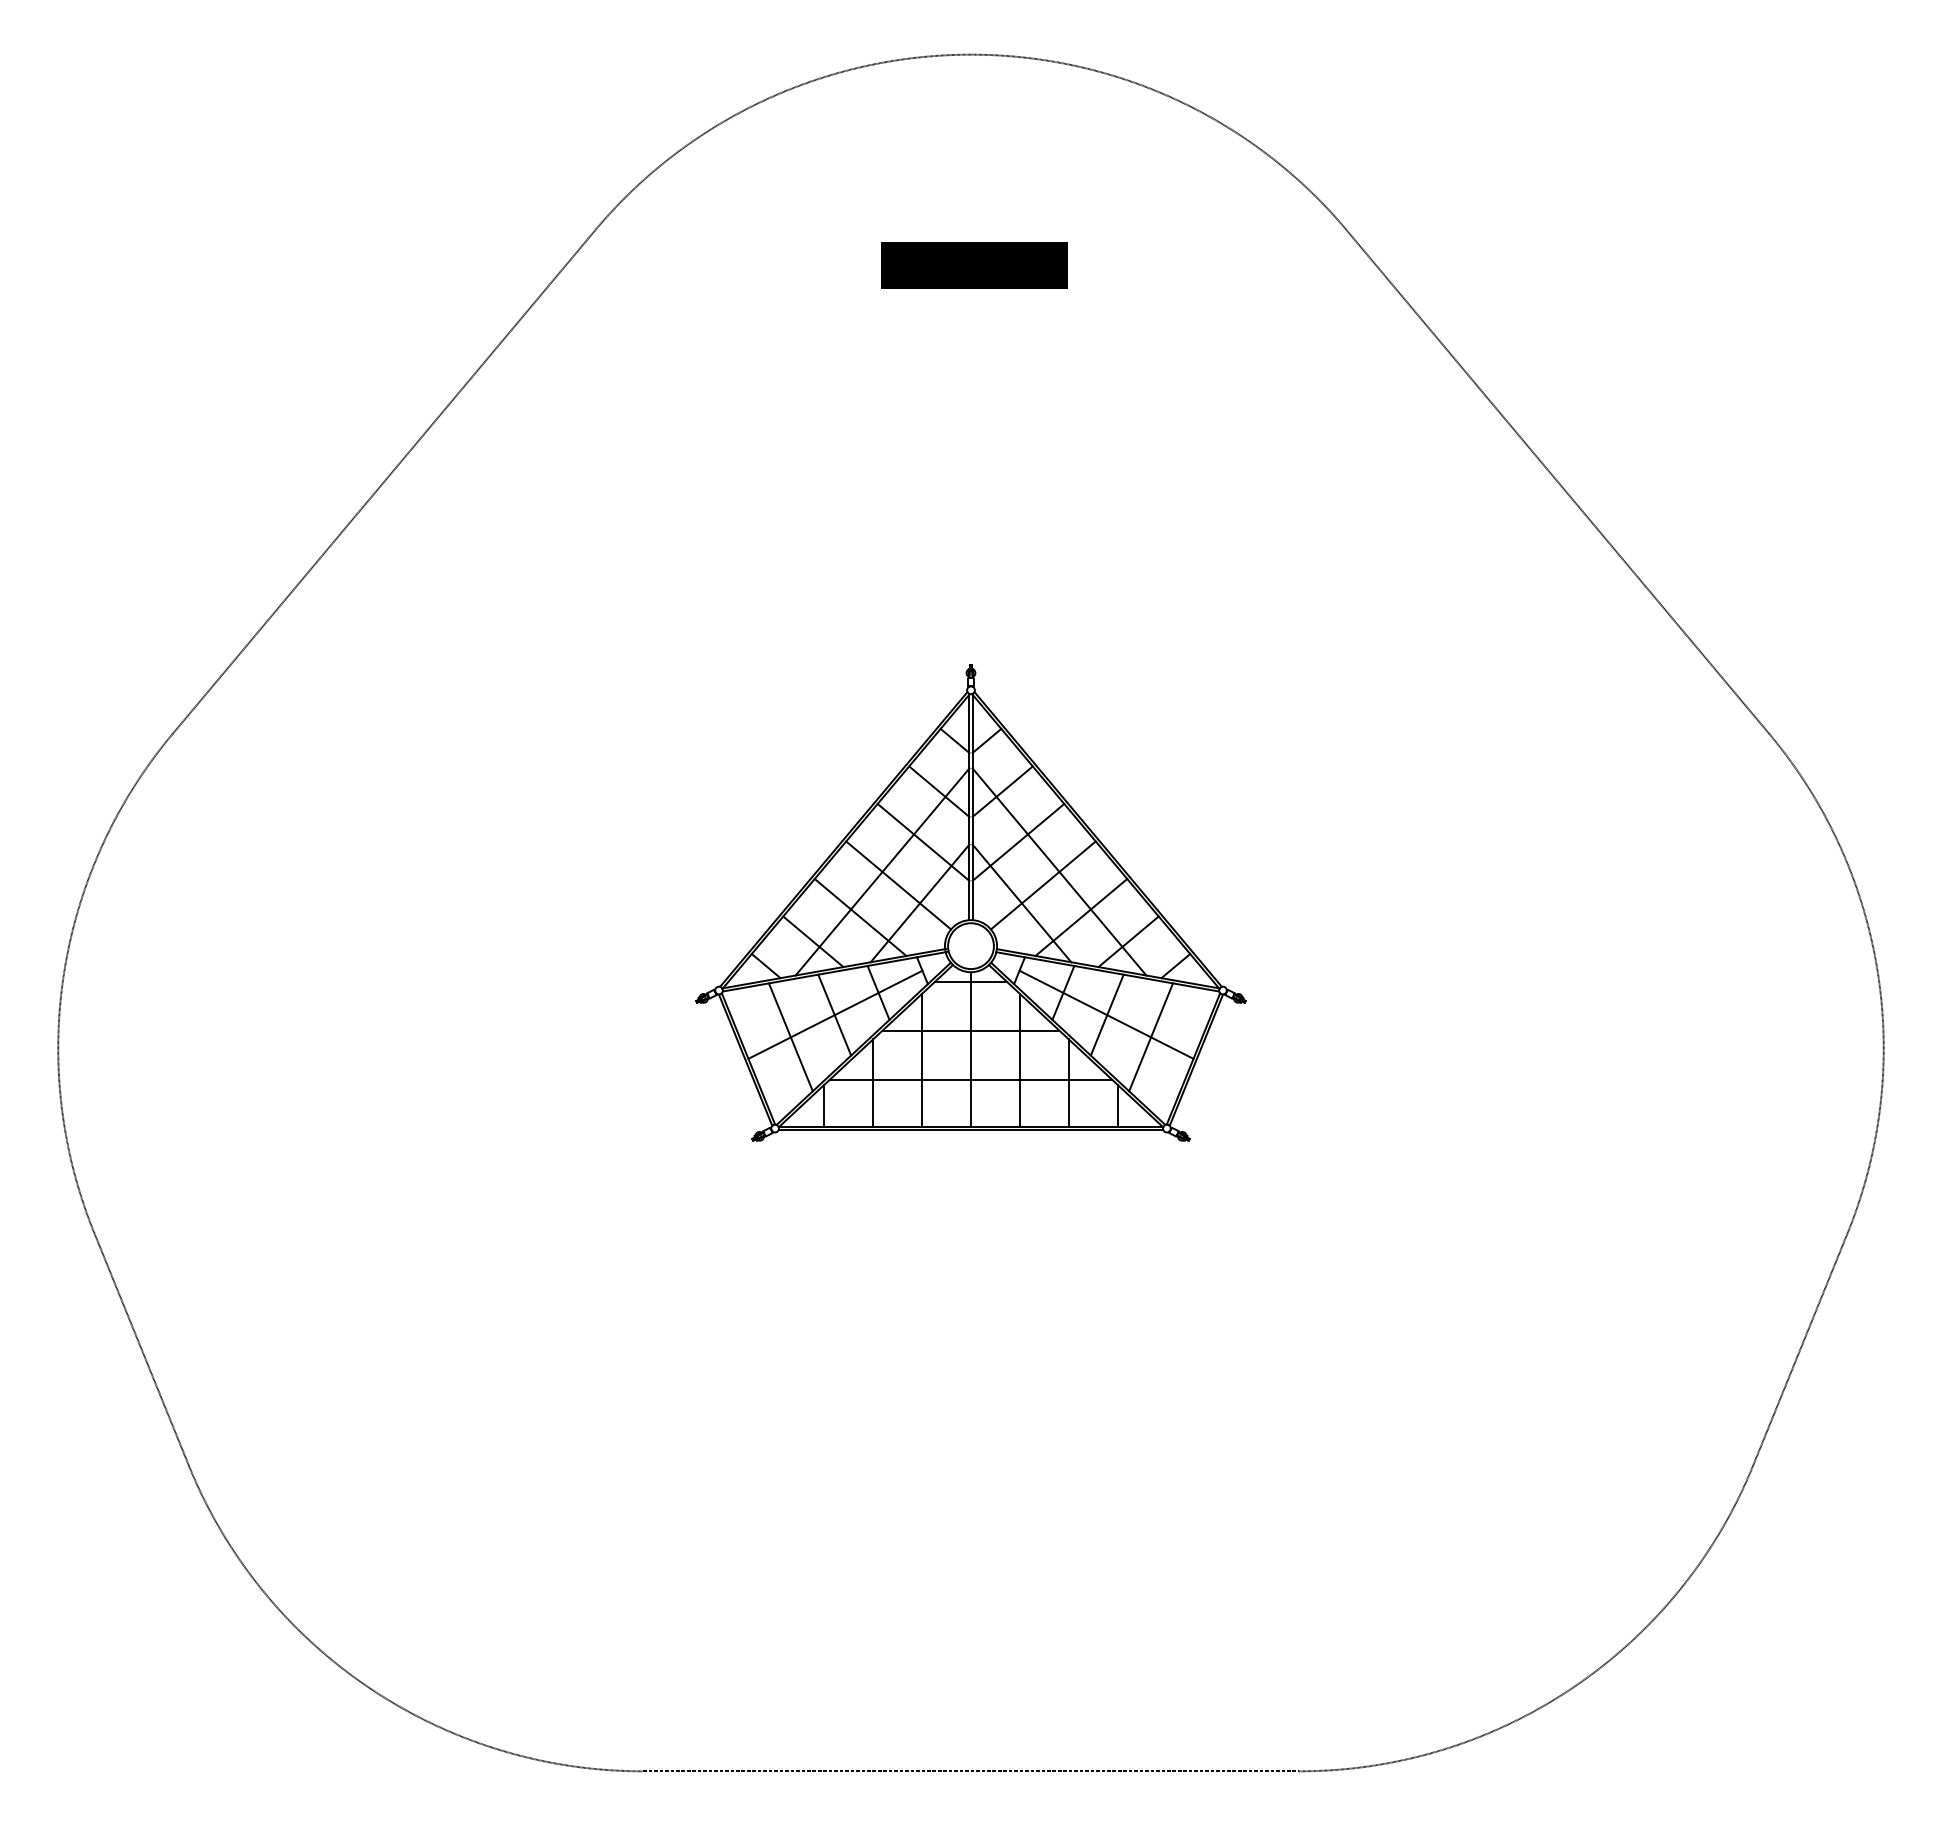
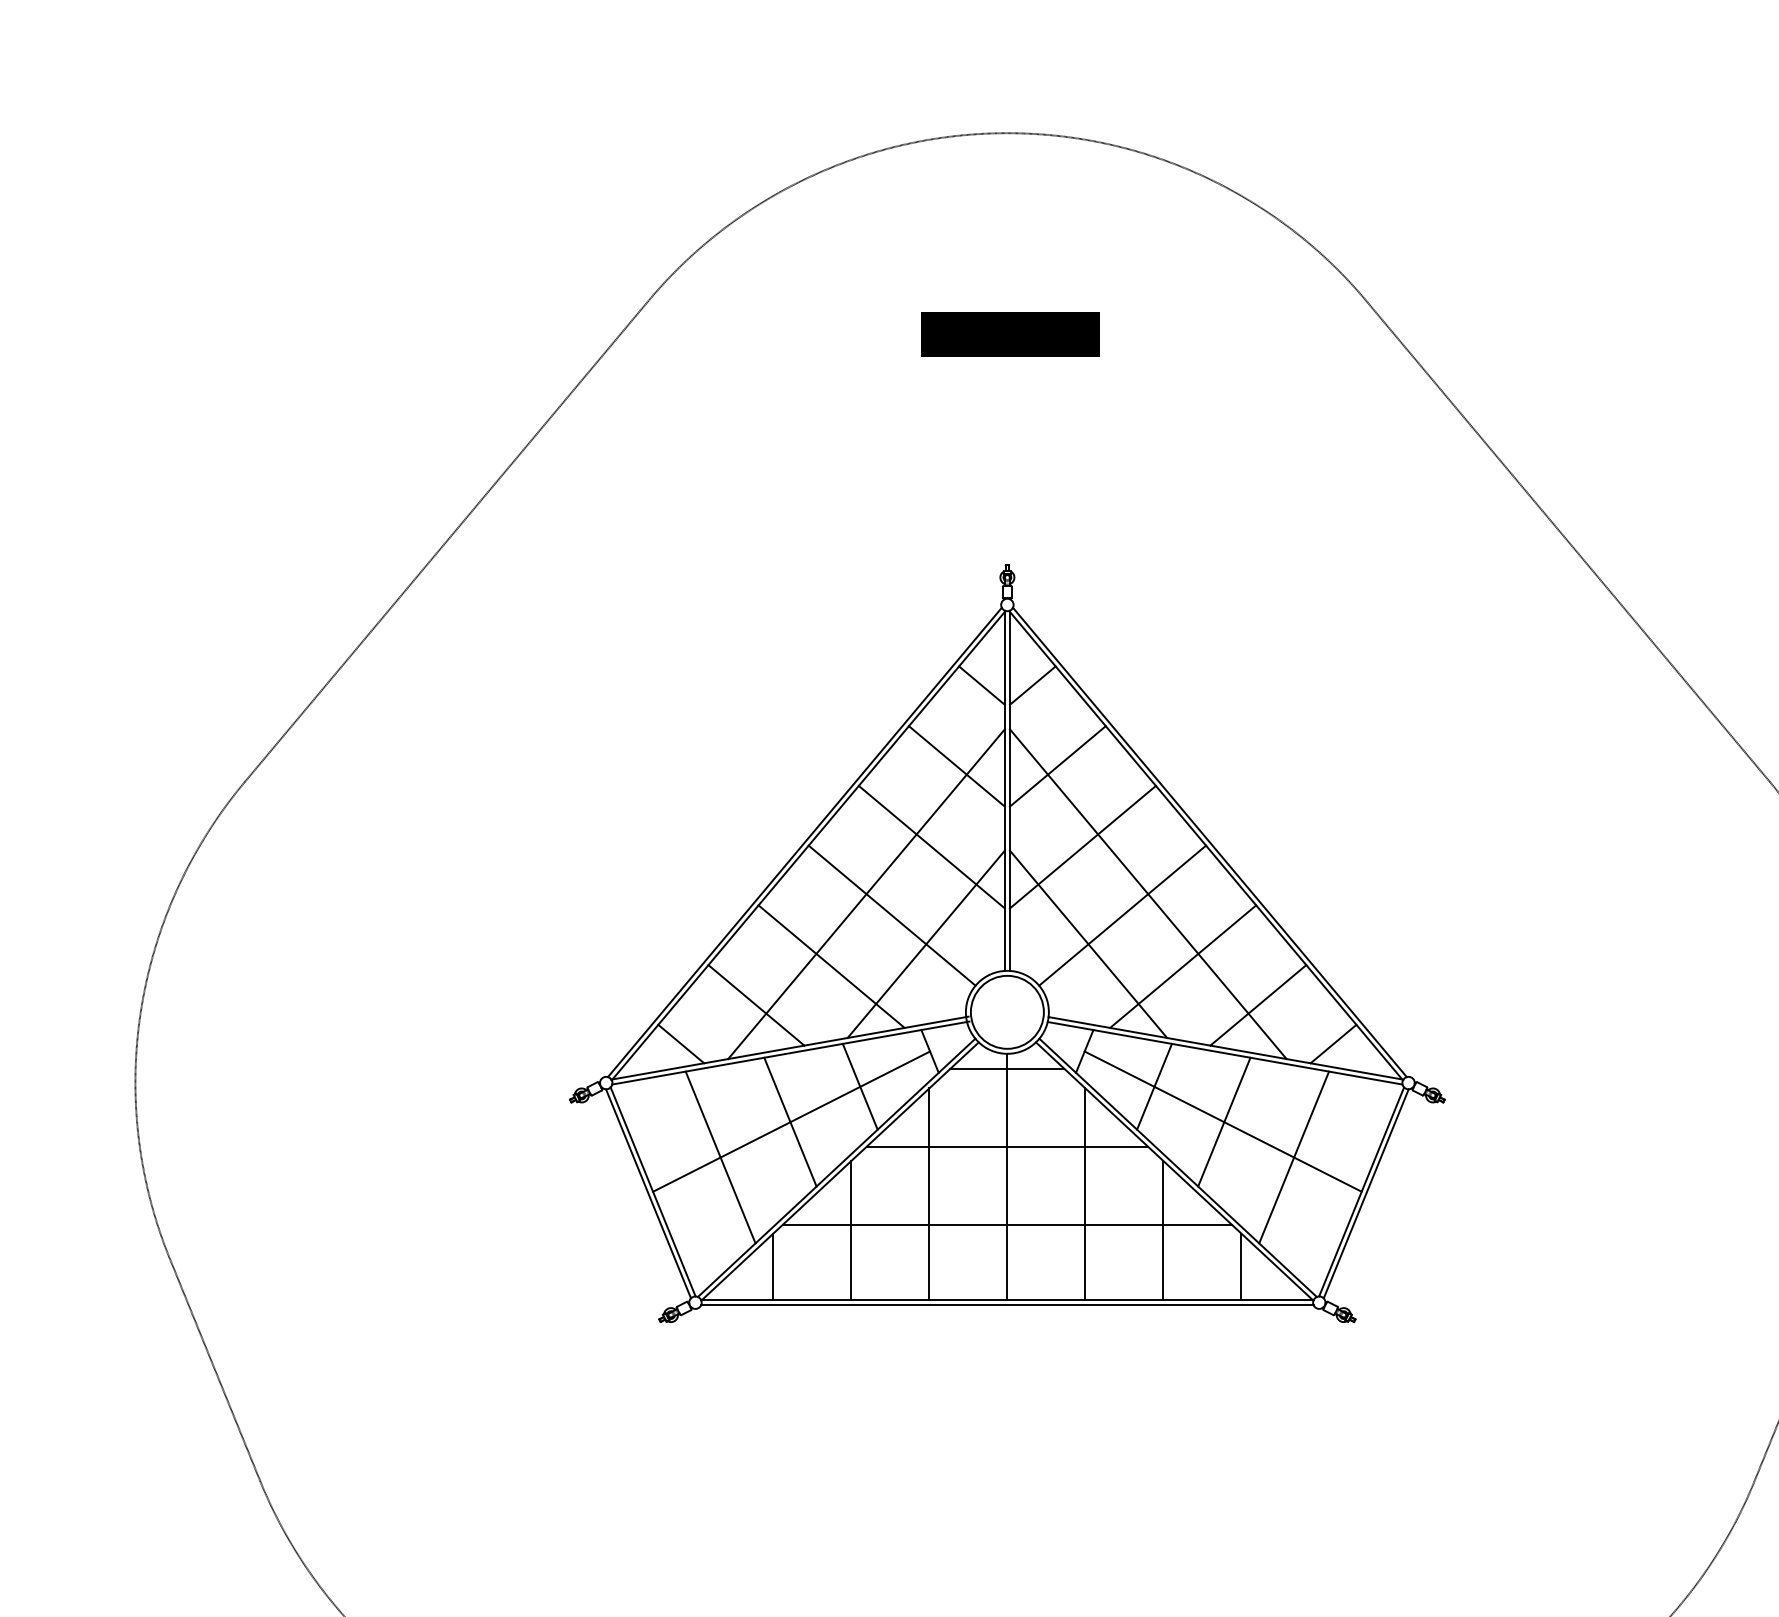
part: (970, 902) -> (1006, 943), size x1.67

